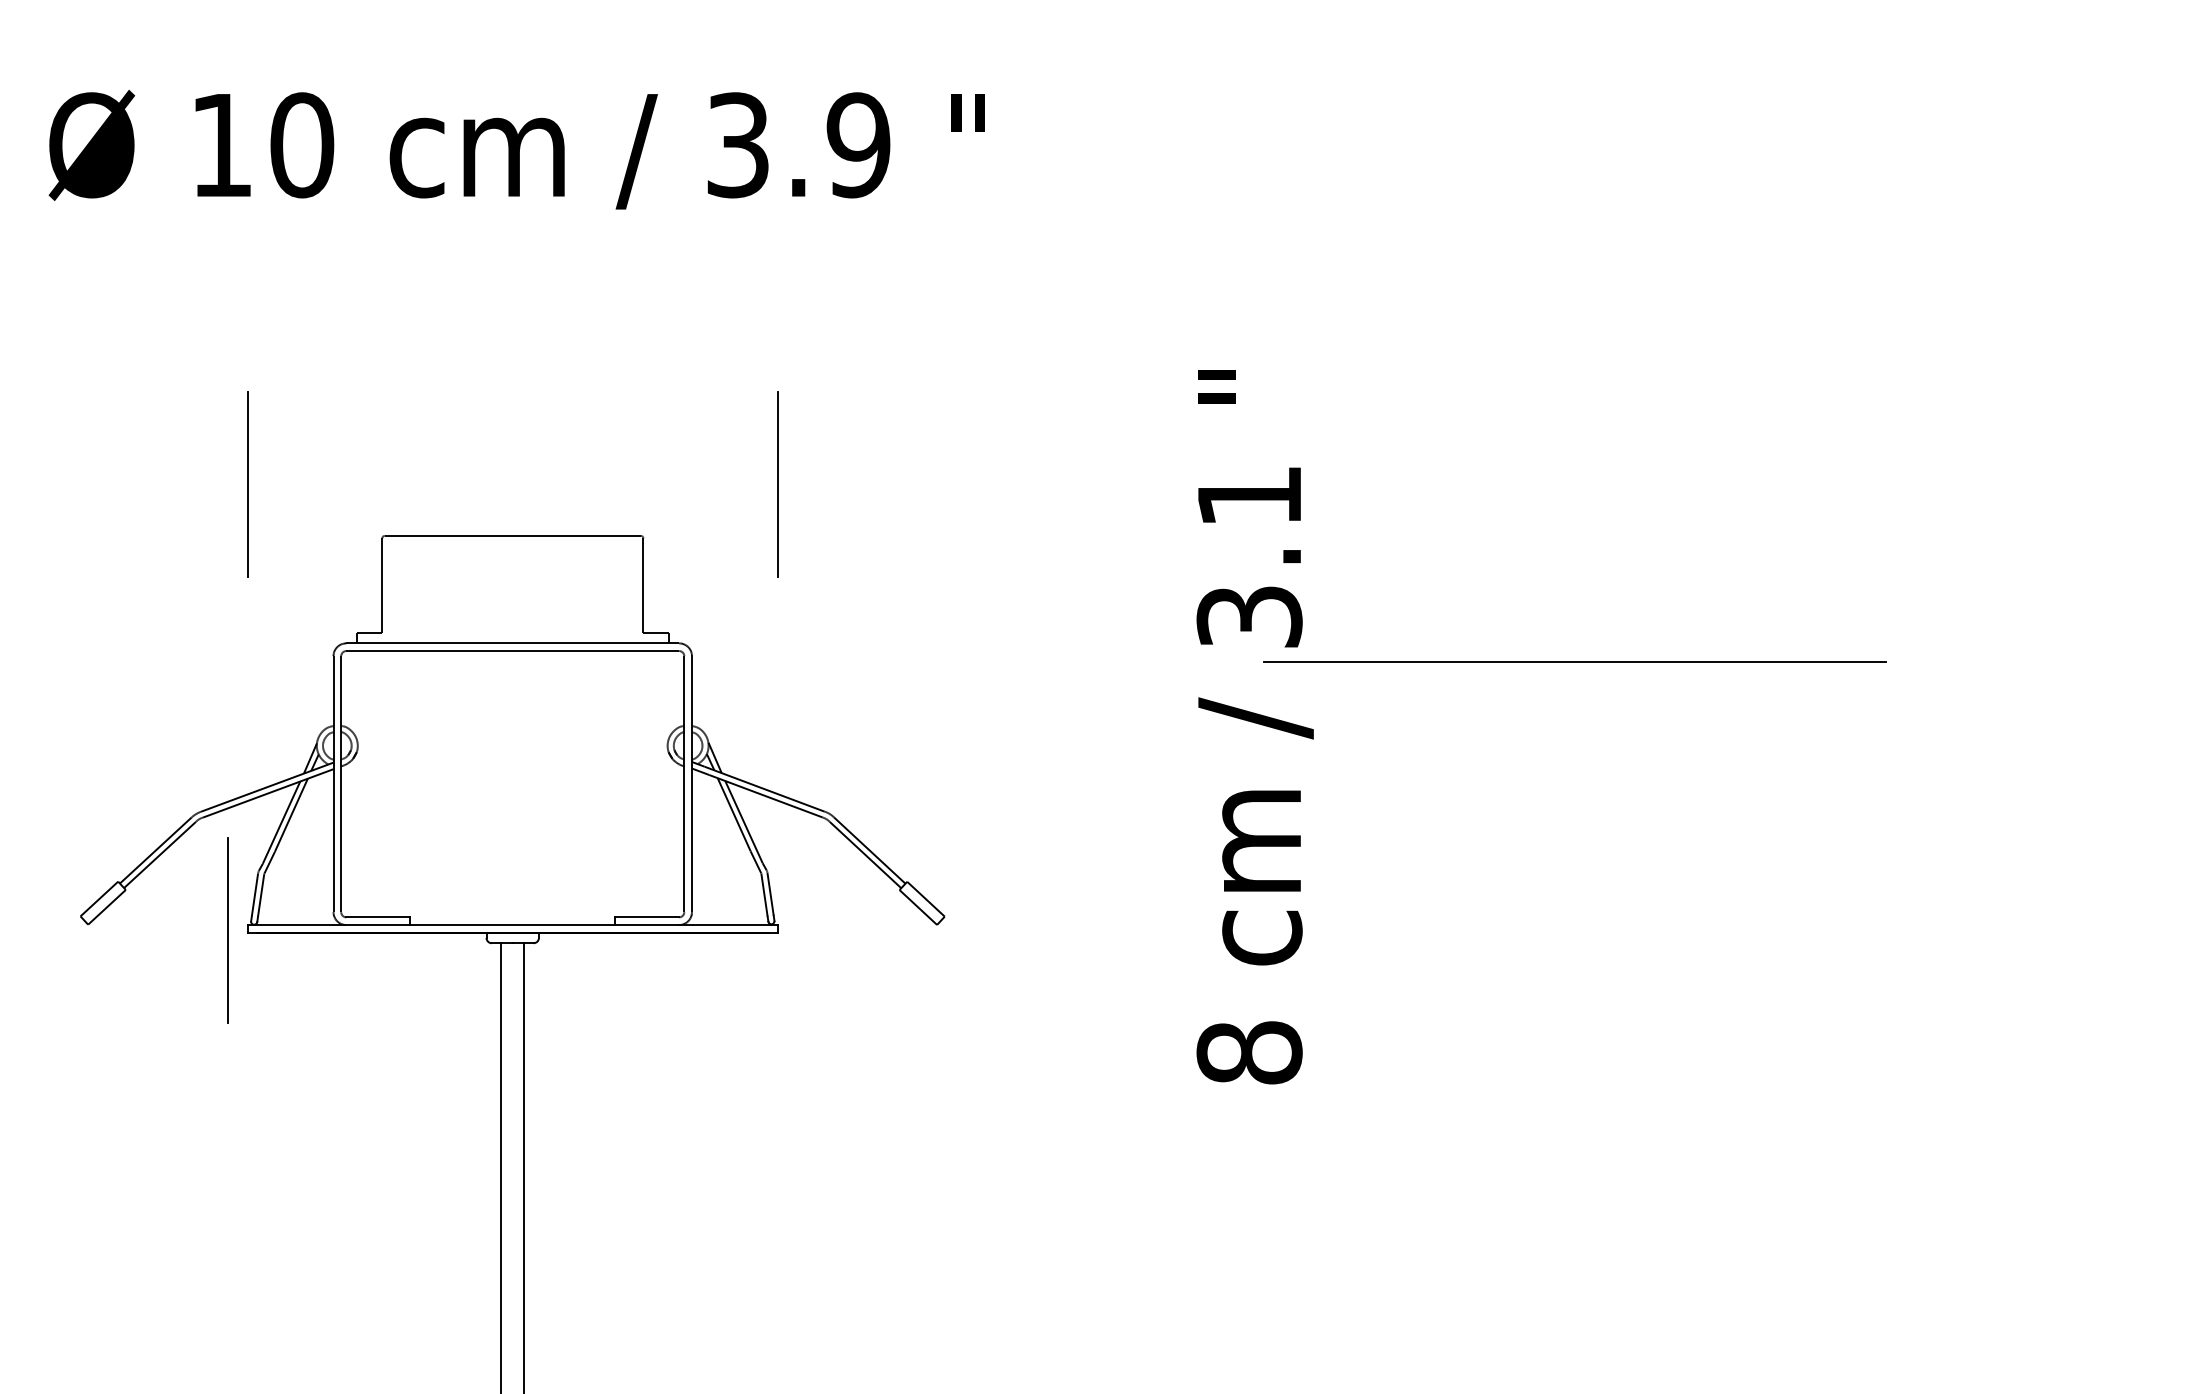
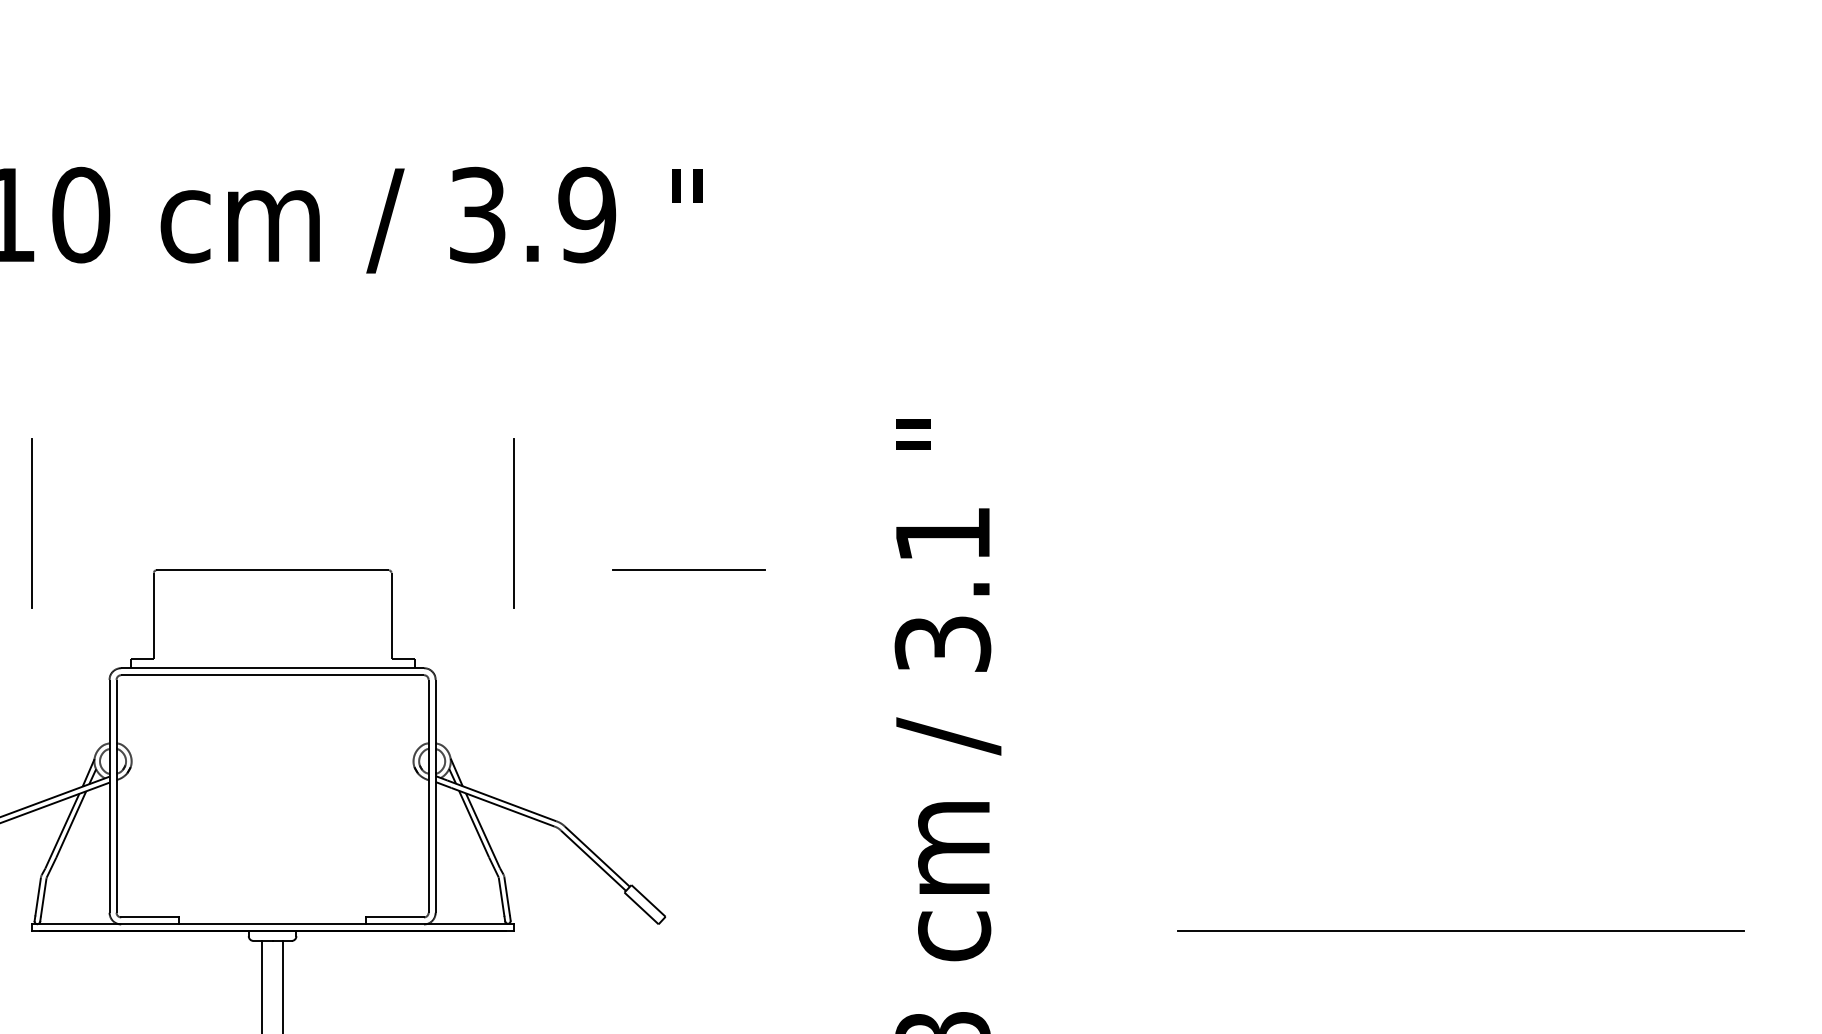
line: (970, 535) -> (689, 570), added
line: (1574, 661) -> (1460, 931), moved
line: (227, 930) -> (13, 929), removed

